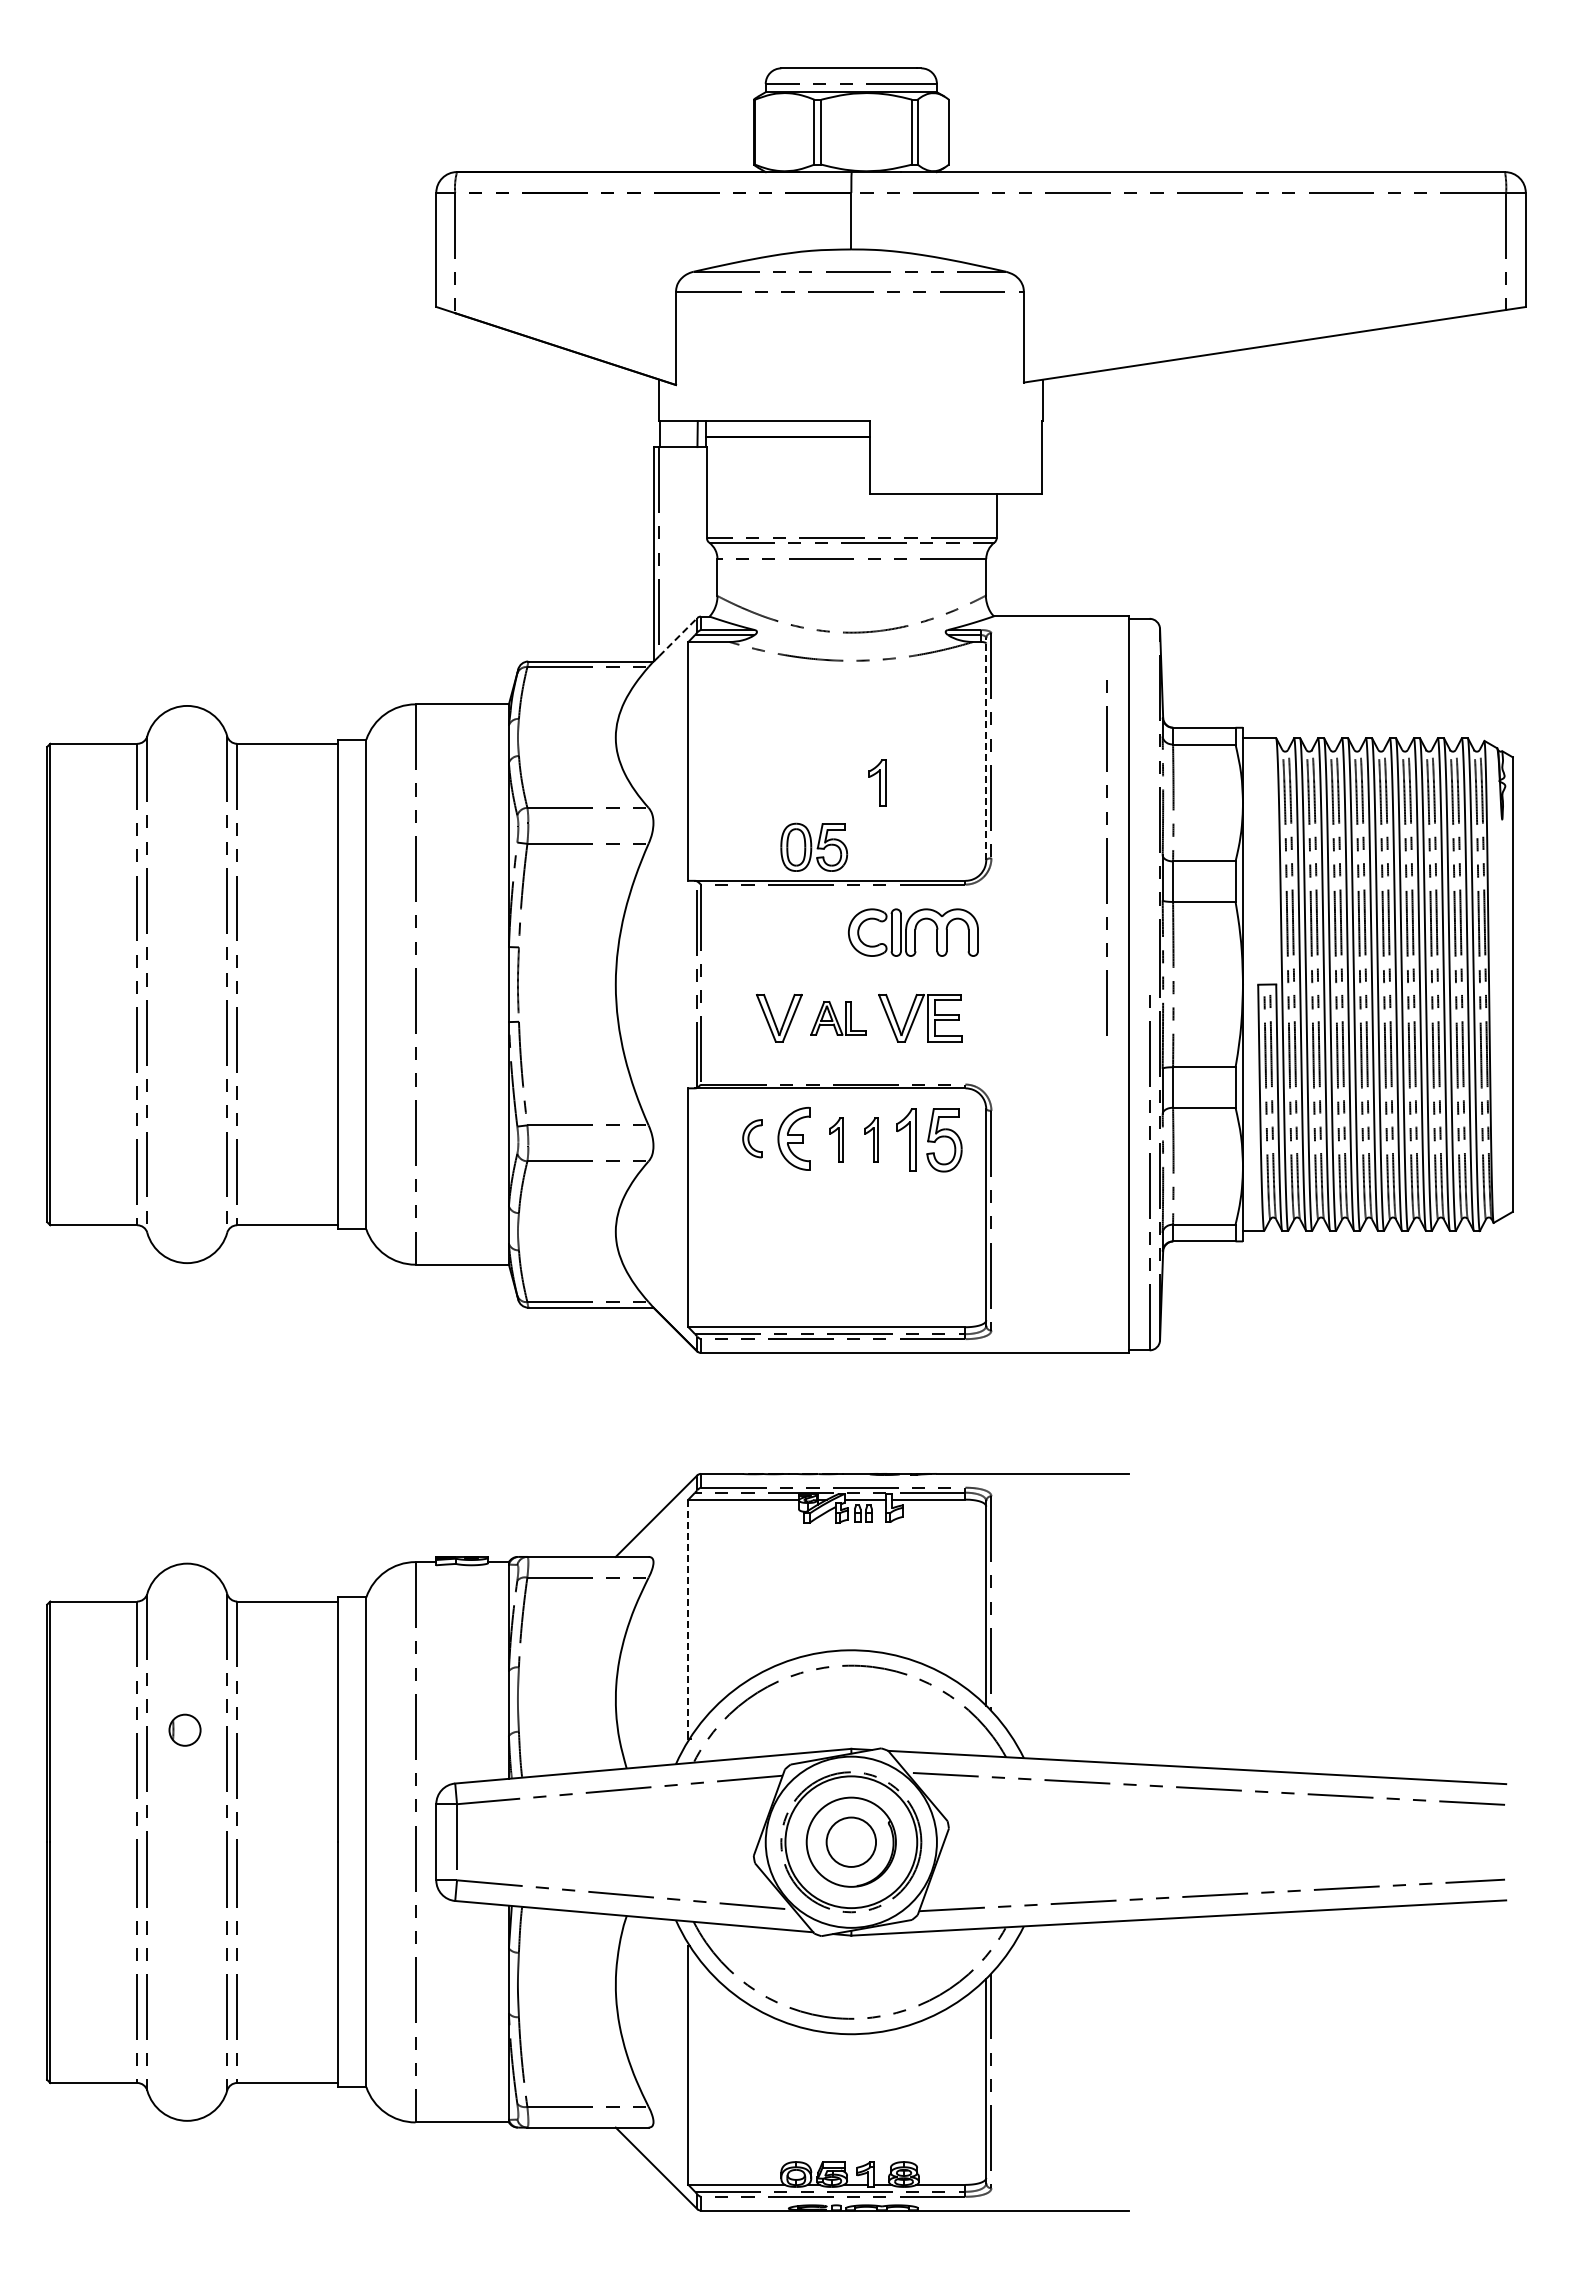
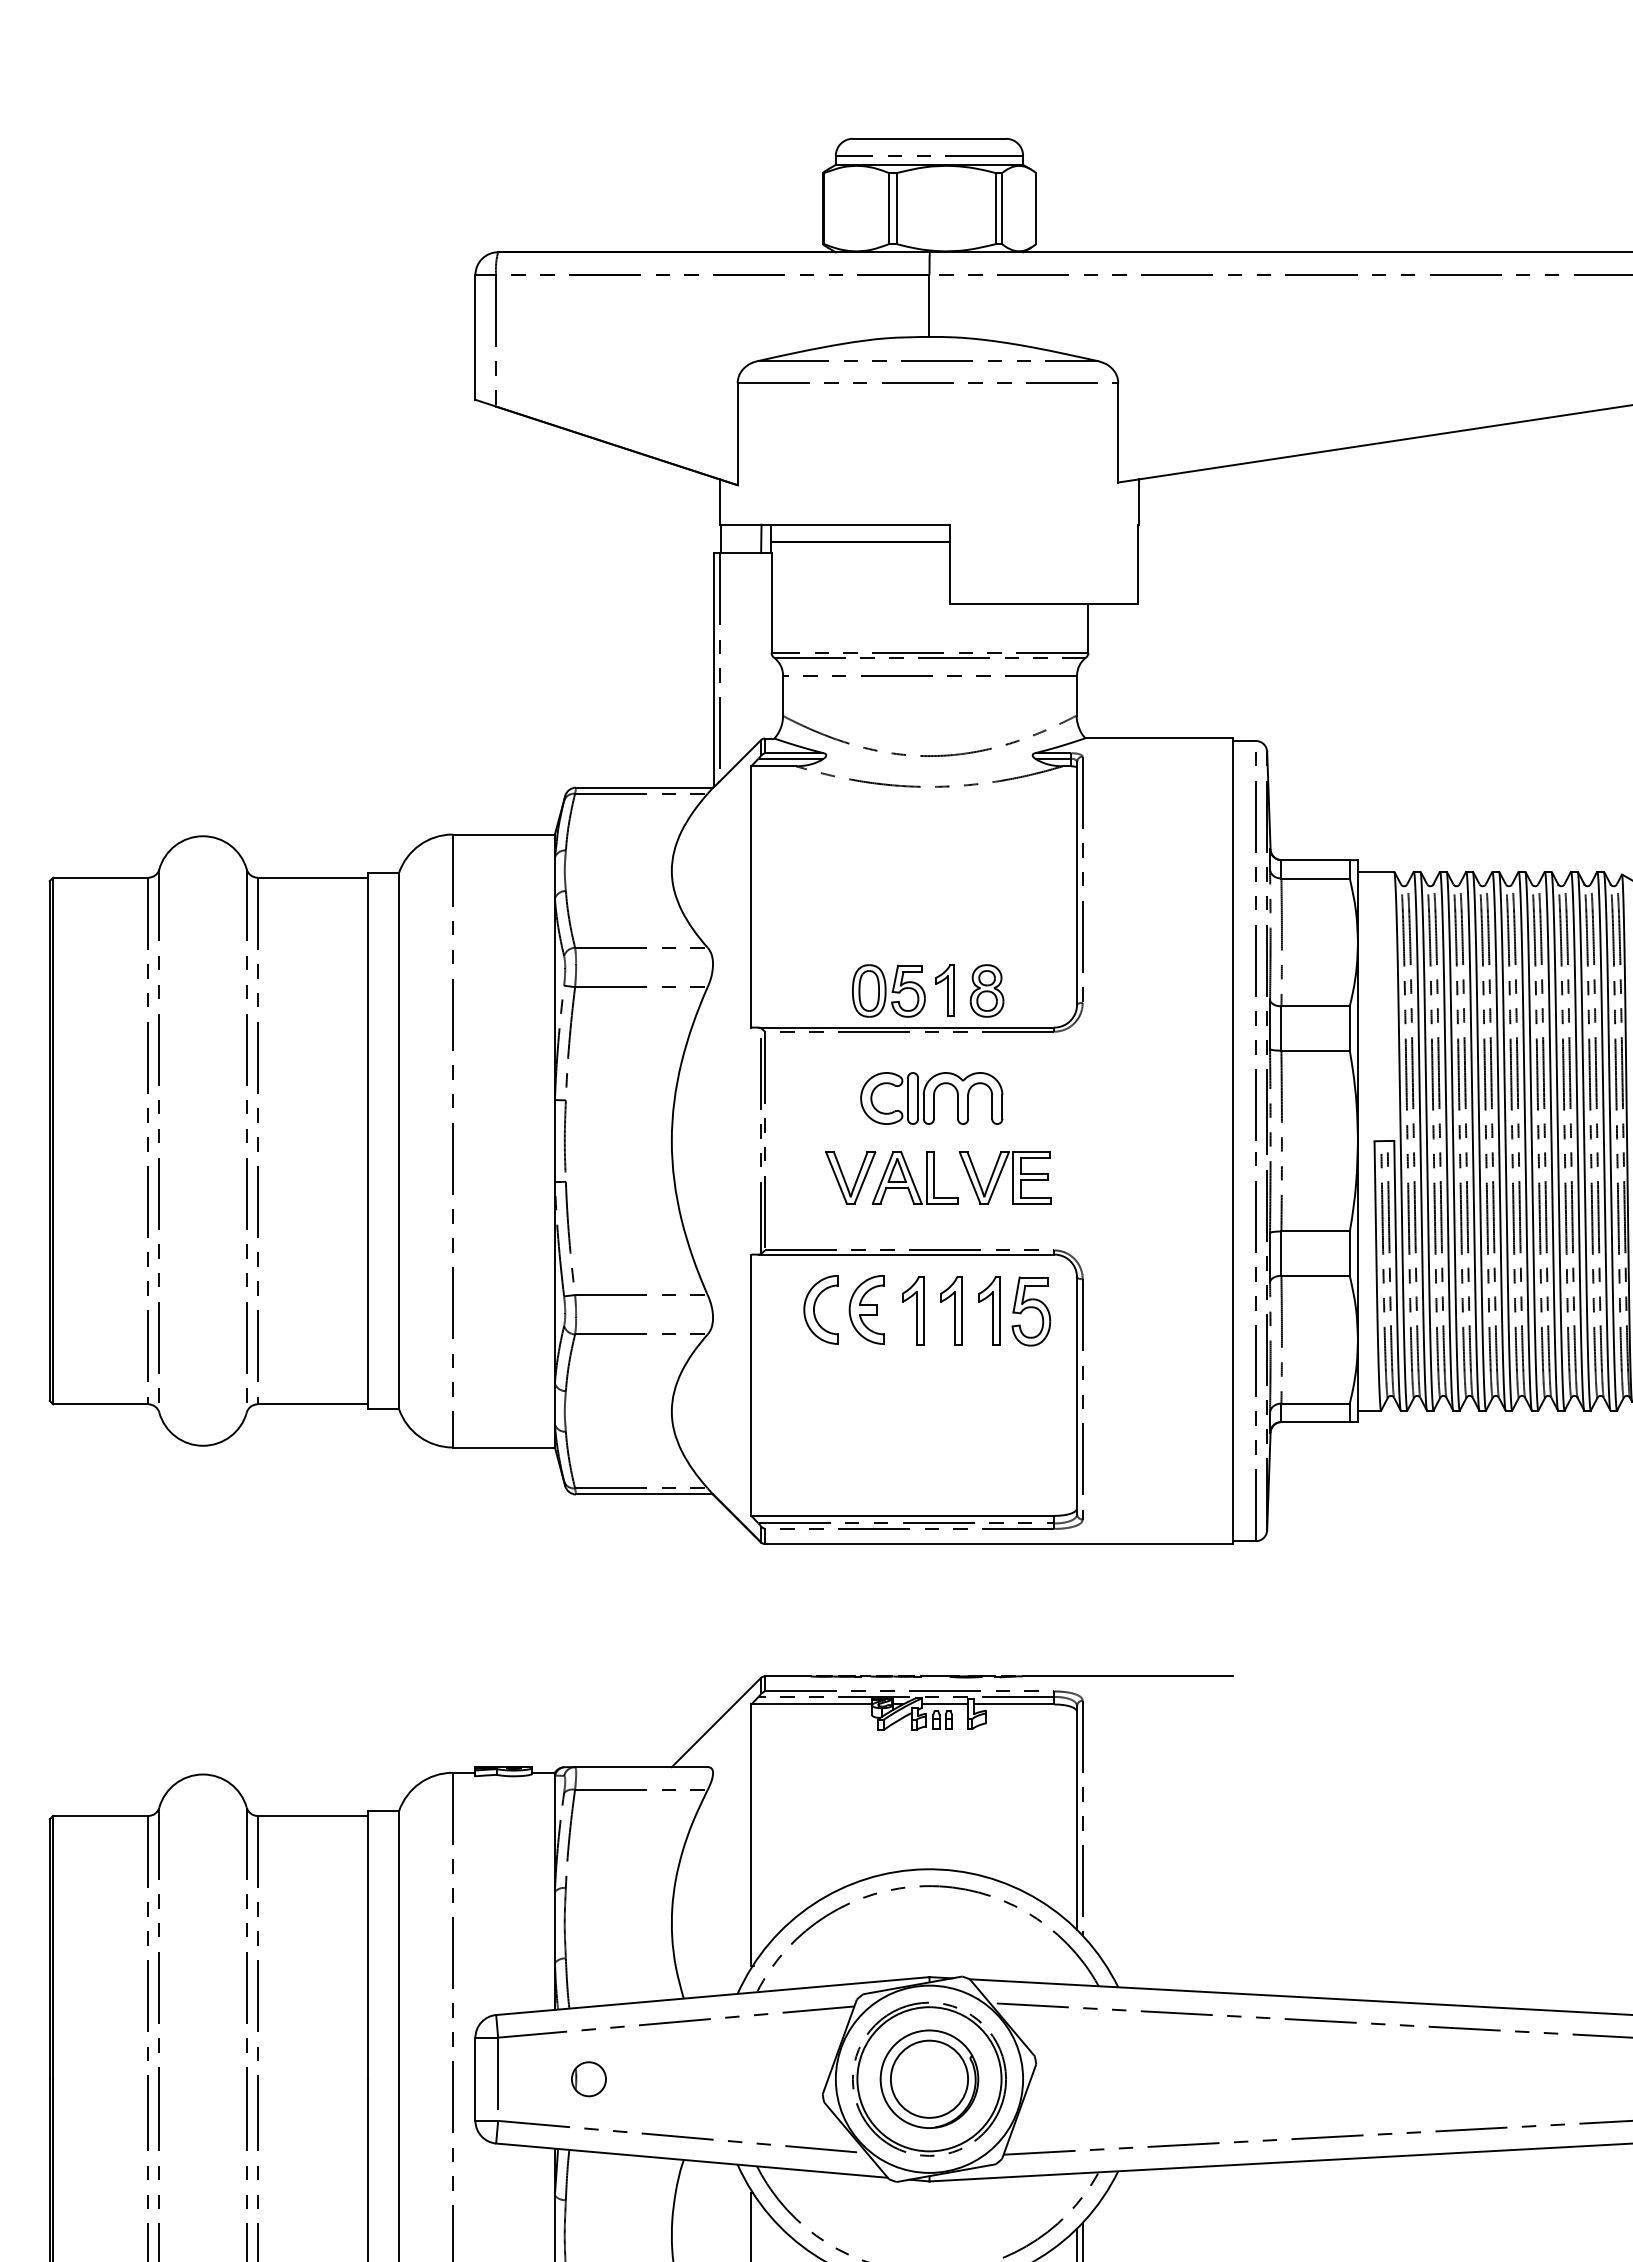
line: (678, 637) -> (740, 761), dashed -> solid
line: (986, 749) -> (1077, 883), dashed -> solid
part: (877, 782) -> (944, 990), moved
part: (903, 846) -> (986, 990), added
line: (1106, 857) -> (1255, 946), moved
part: (913, 932) -> (931, 1098), moved
part: (838, 1018) -> (915, 1178), size x1.43
part: (752, 1138) -> (821, 1309), size x1.67
part: (836, 1139) -> (913, 1310), size x1.43
part: (871, 1139) -> (951, 1310), size x1.43
line: (688, 1619) -> (751, 1835), dashed -> solid
part: (184, 1729) -> (588, 2078), moved
circle: (851, 1841) -> (929, 2078), size x1.43

